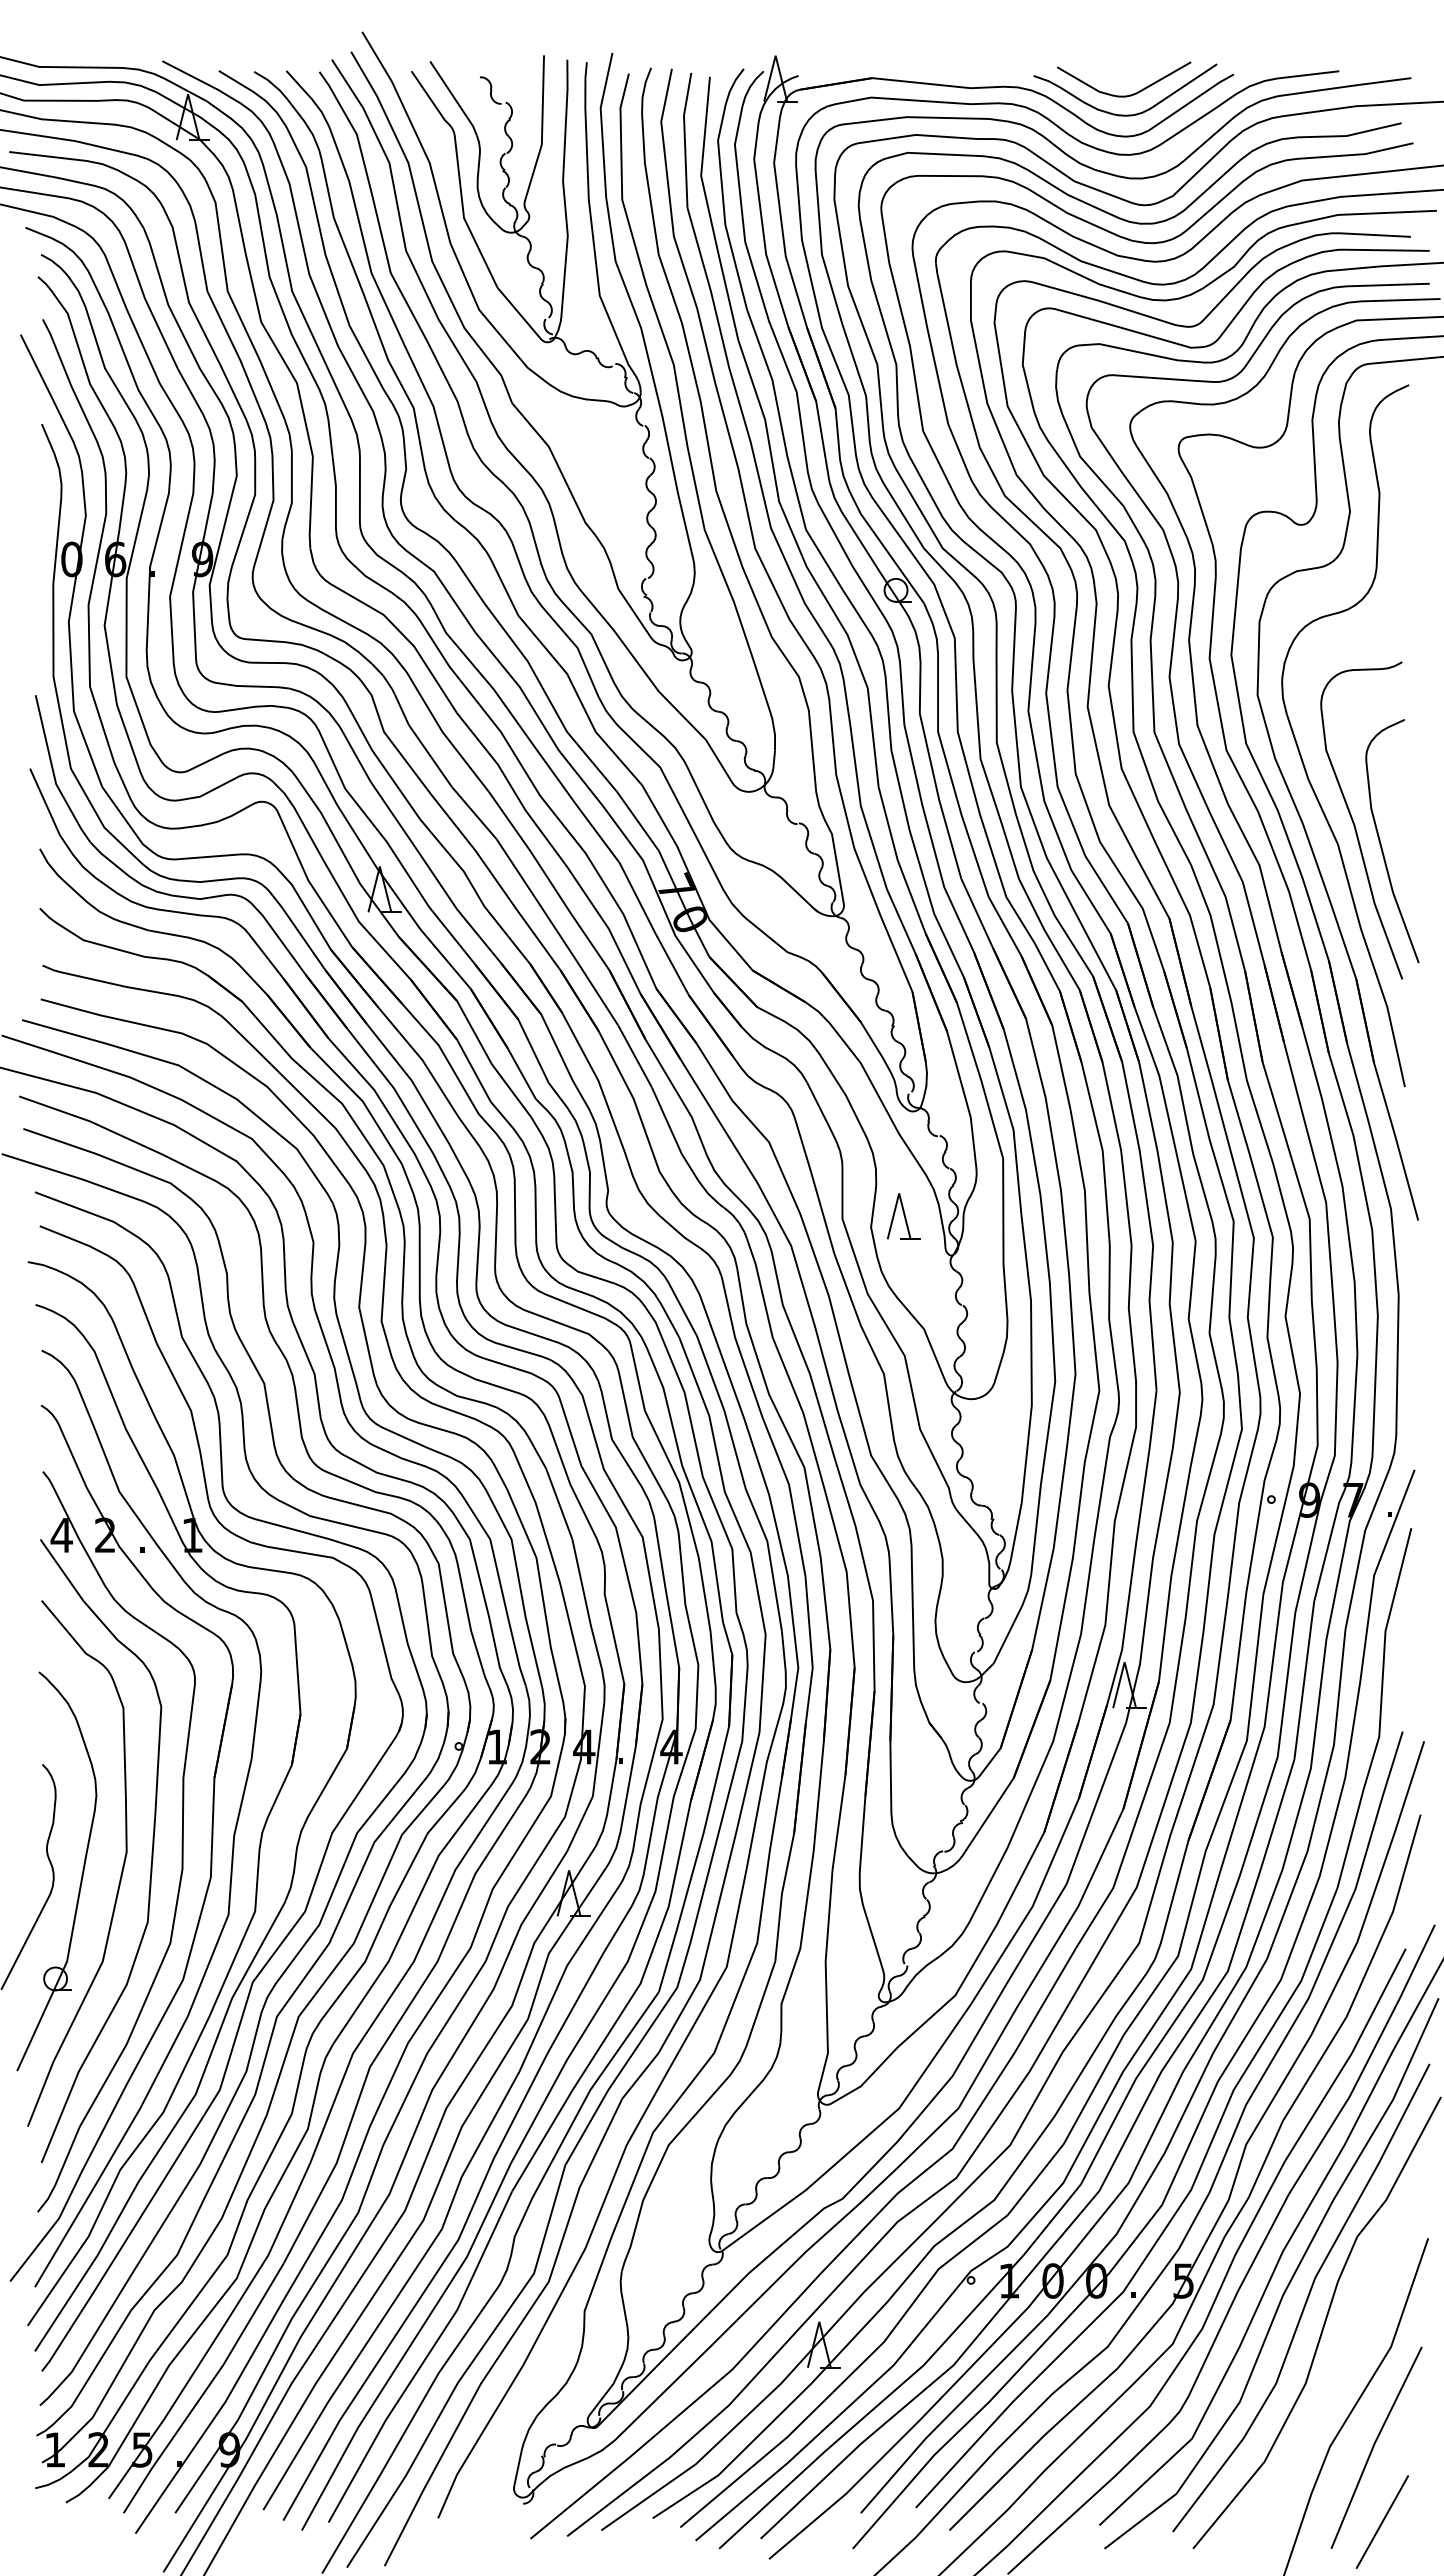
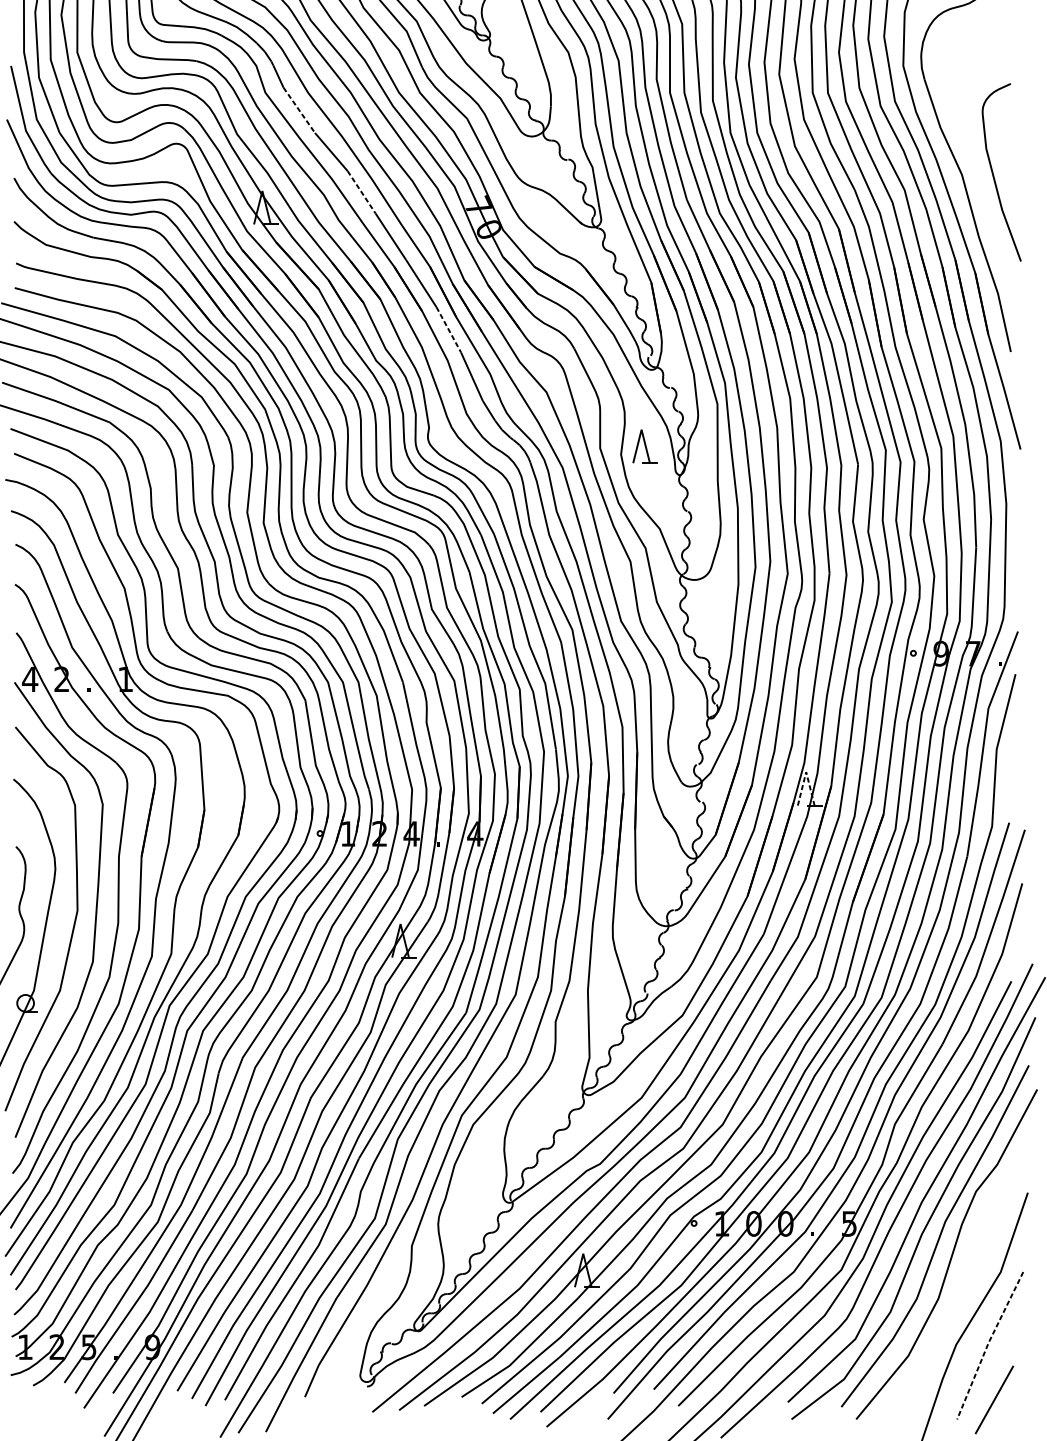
line: (430, 756) -> (299, 110), solid -> dashed
curve: (1355, 824) -> (974, 160), removed
line: (515, 868) -> (361, 192), solid -> dashed
line: (635, 1057) -> (449, 330), solid -> dashed
line: (1124, 1662) -> (806, 772), solid -> dashed
line: (1373, 2446) -> (987, 1344), solid -> dashed

